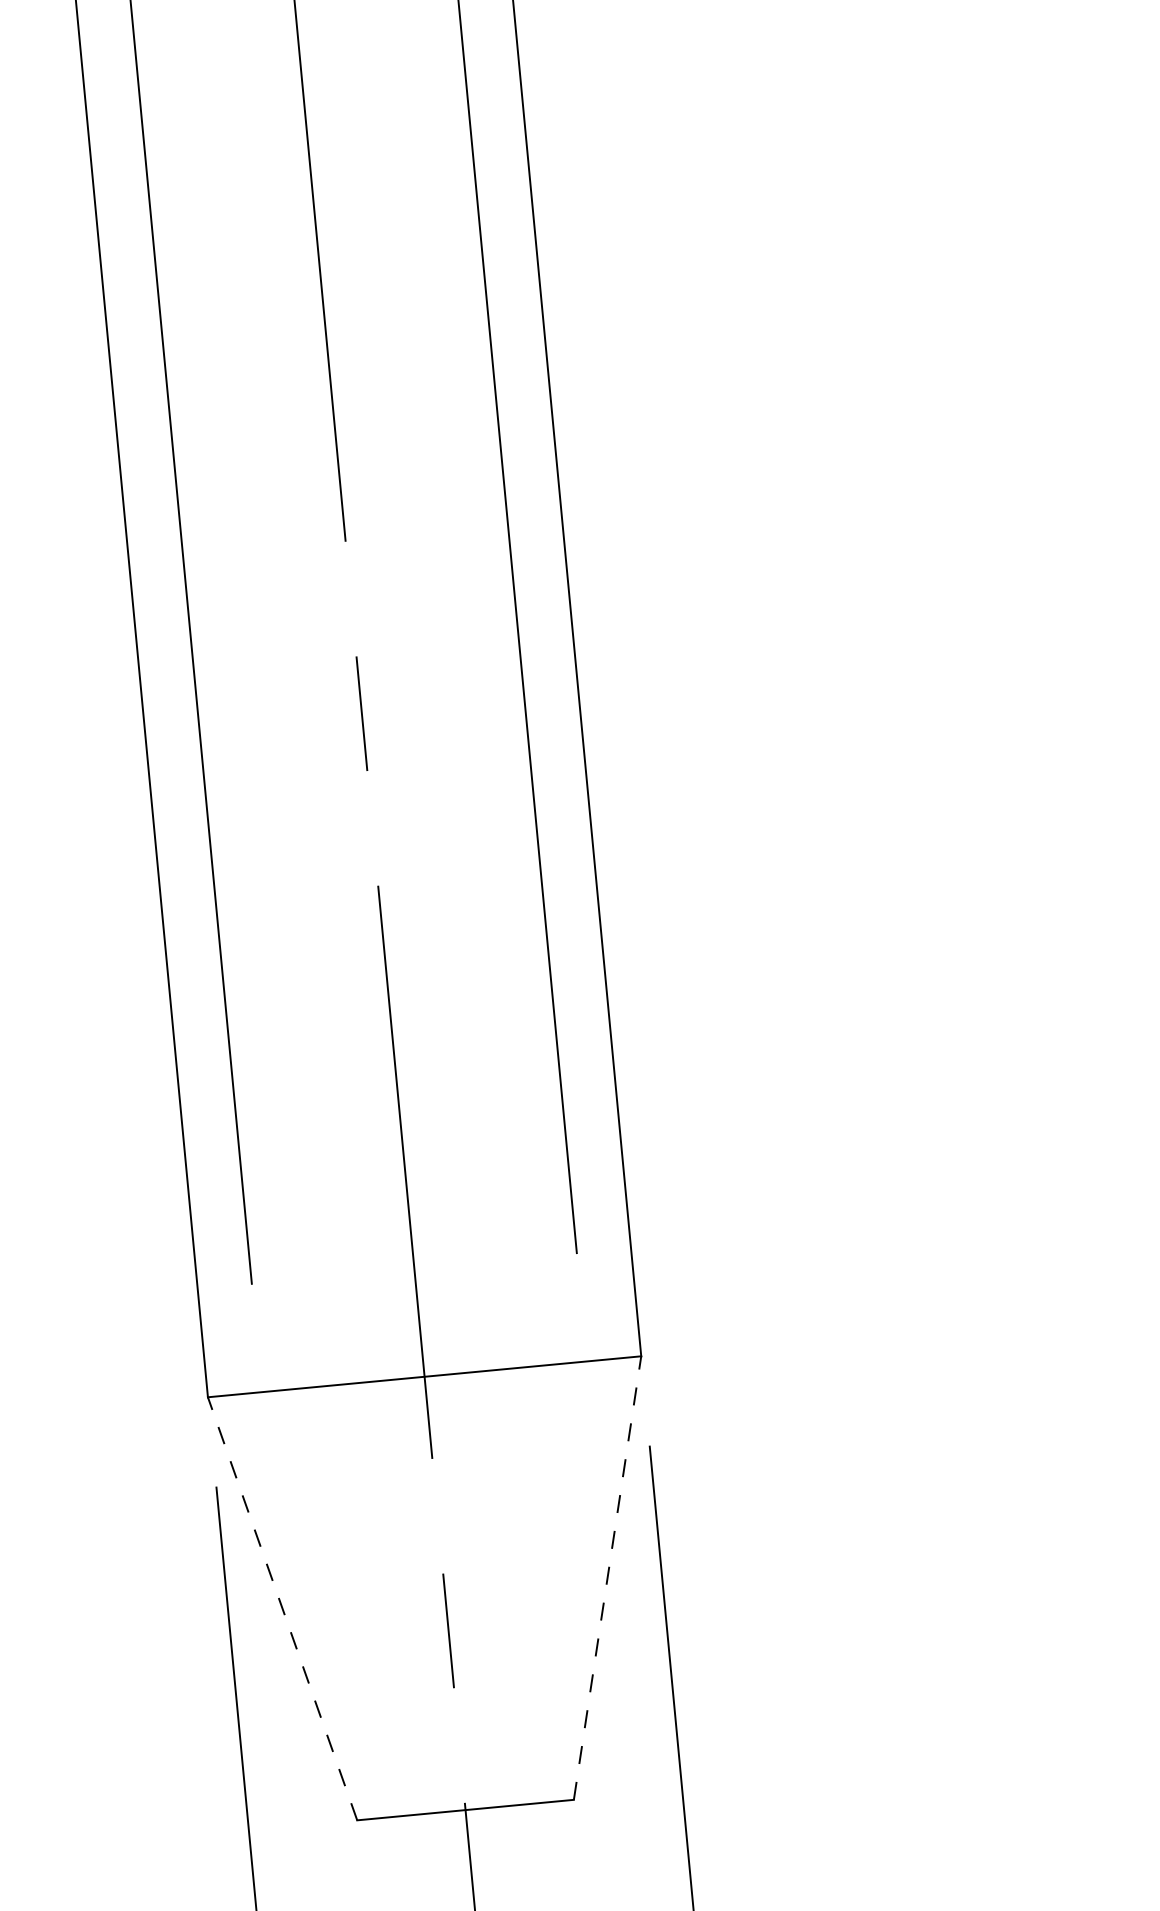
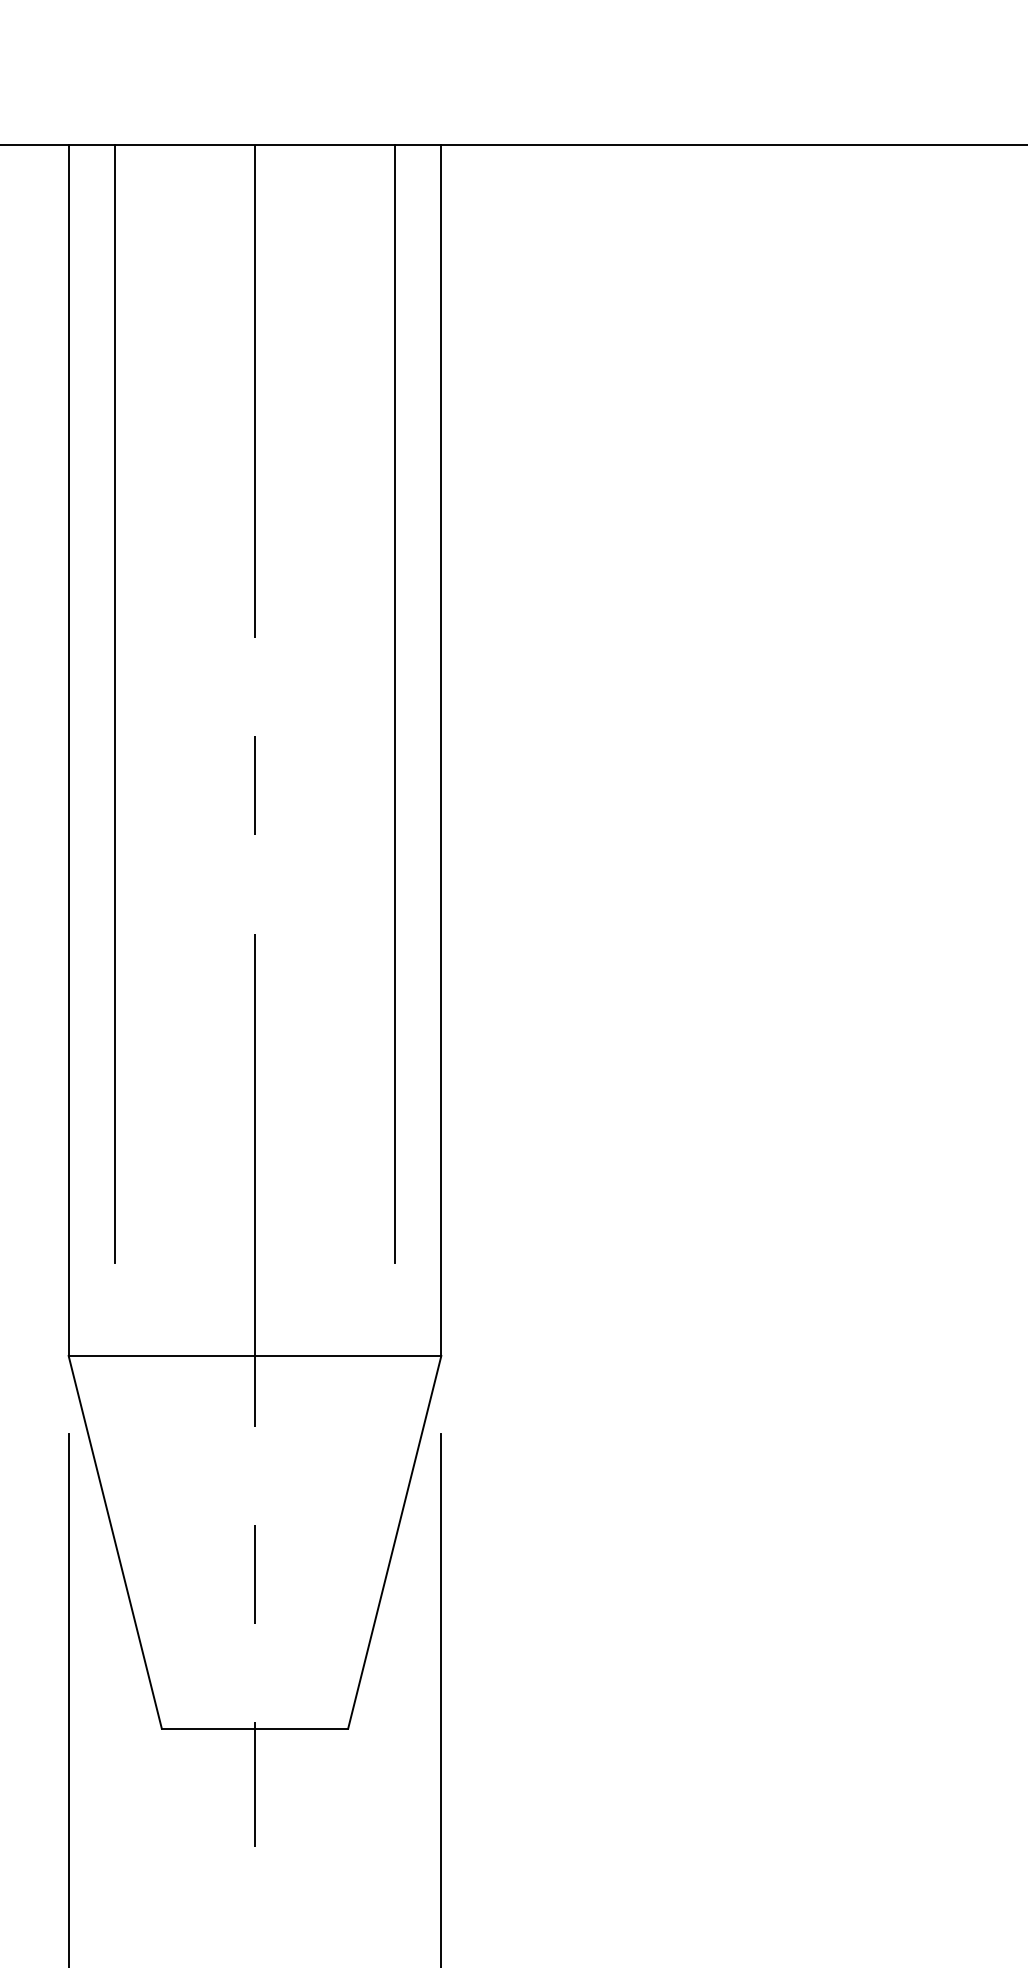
line: (607, 1577) -> (394, 1541), dashed -> solid
line: (282, 1607) -> (115, 1541), dashed -> solid

